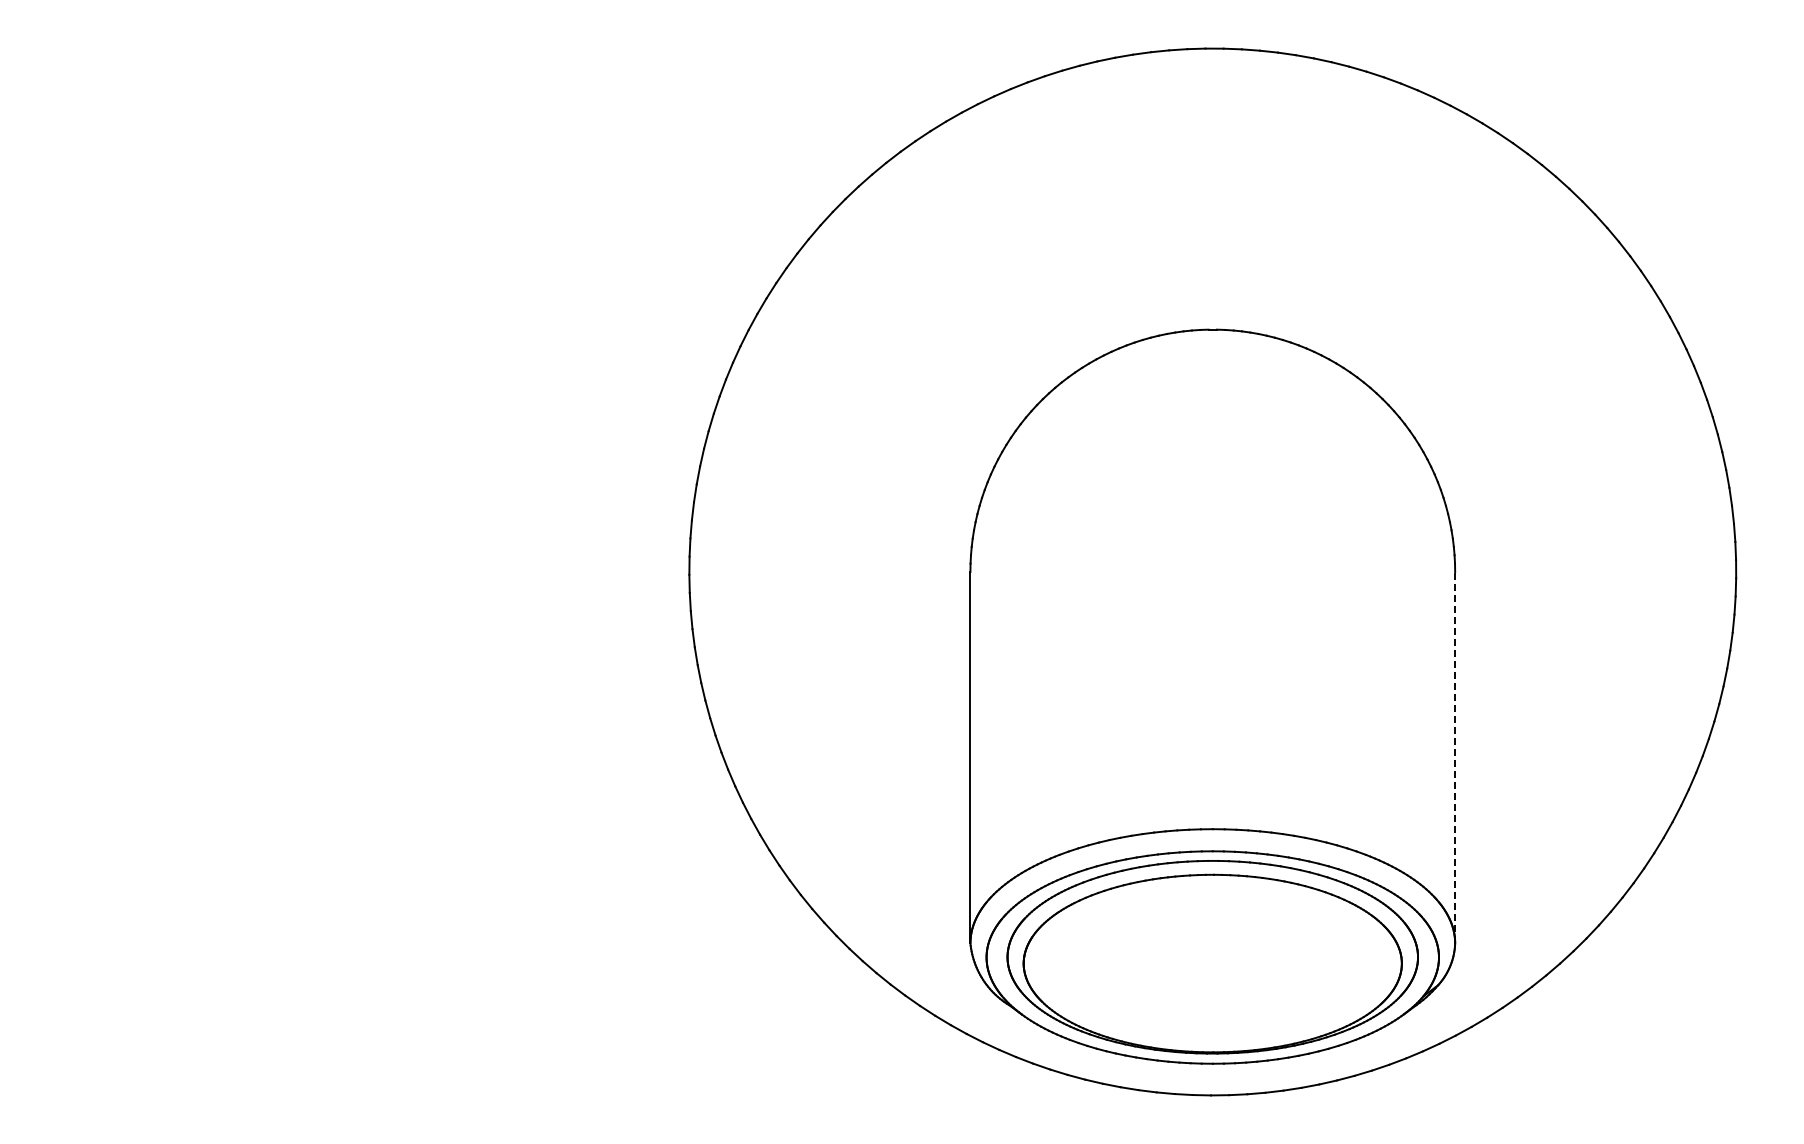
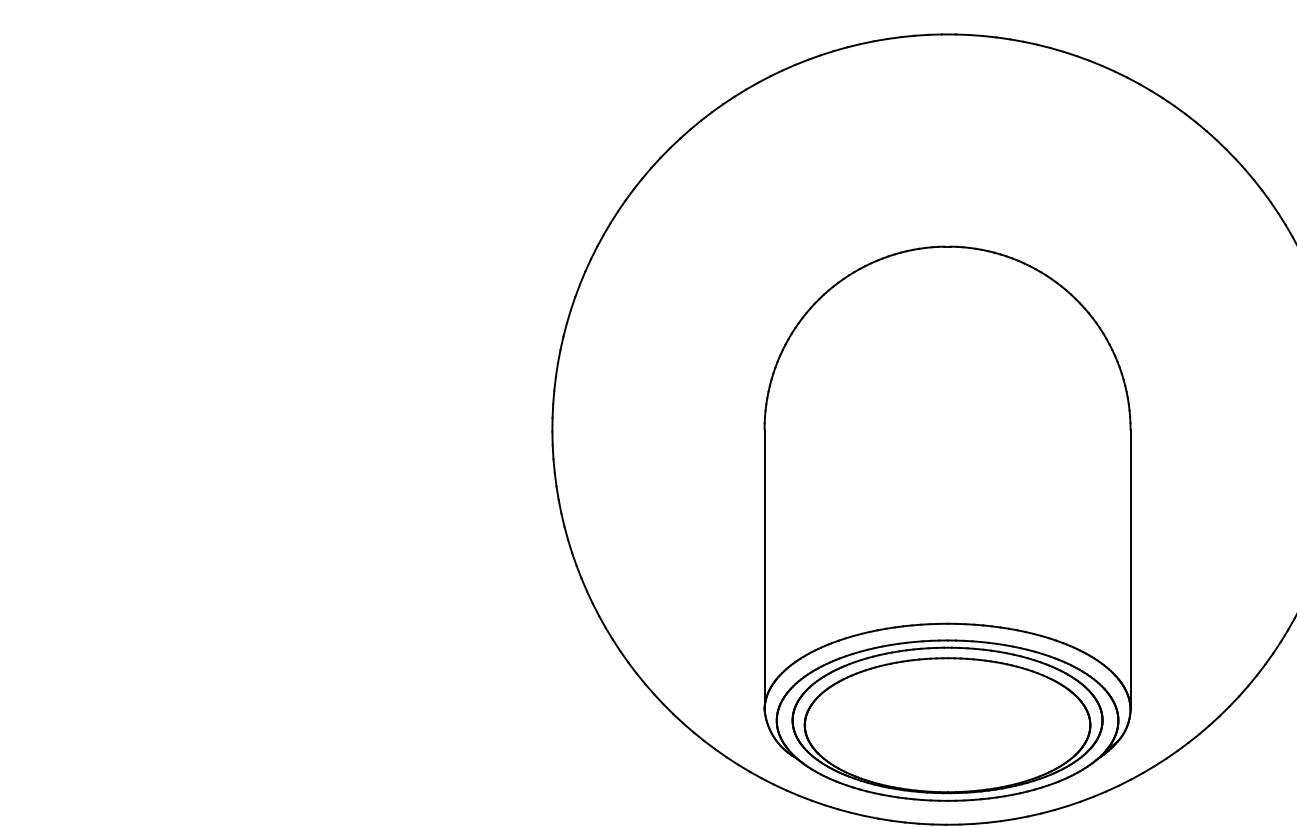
line: (1455, 757) -> (1130, 569), dashed -> solid

